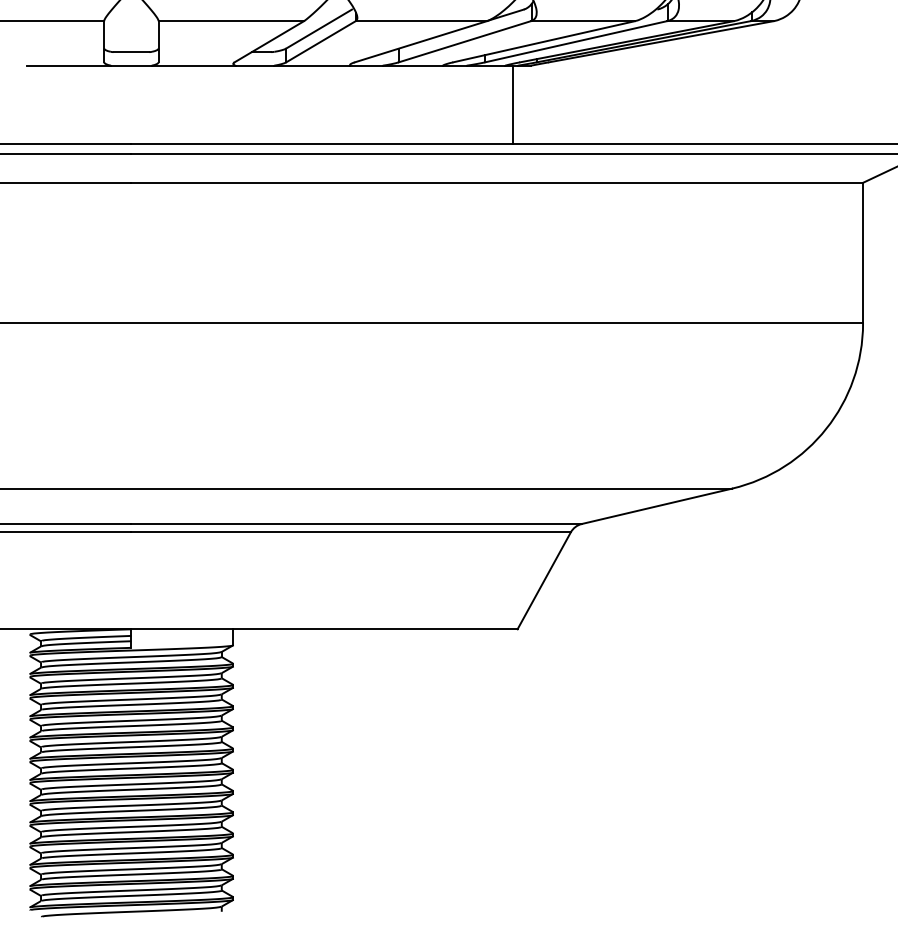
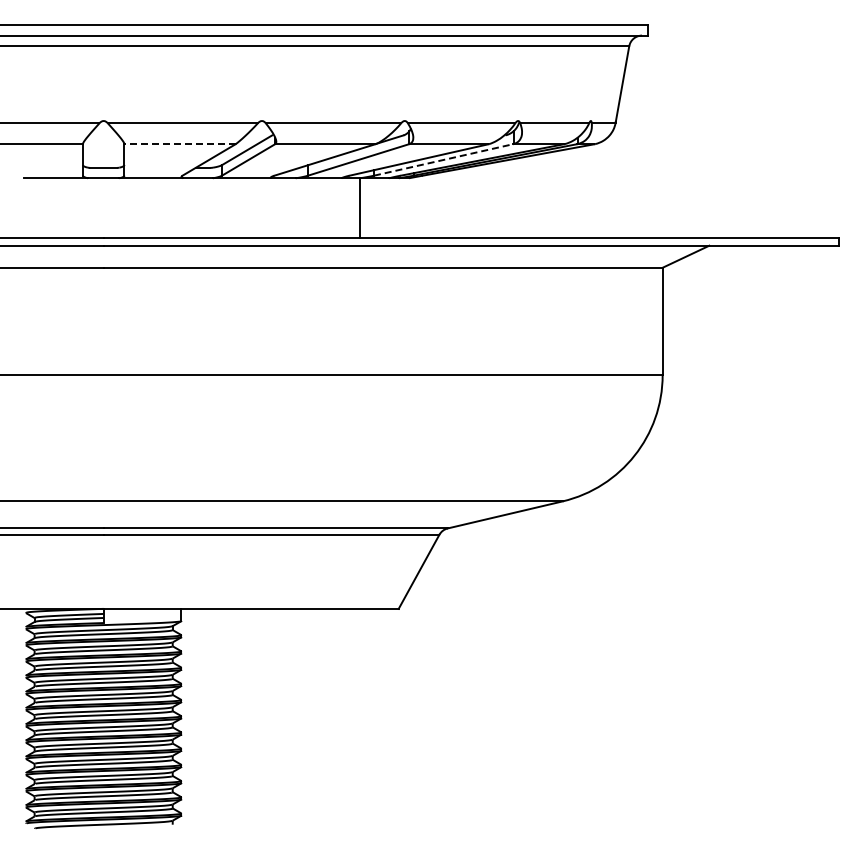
line: (230, 21) -> (179, 144), solid -> dashed
line: (576, 41) -> (443, 159), solid -> dashed
line: (513, 103) -> (360, 207), moved

